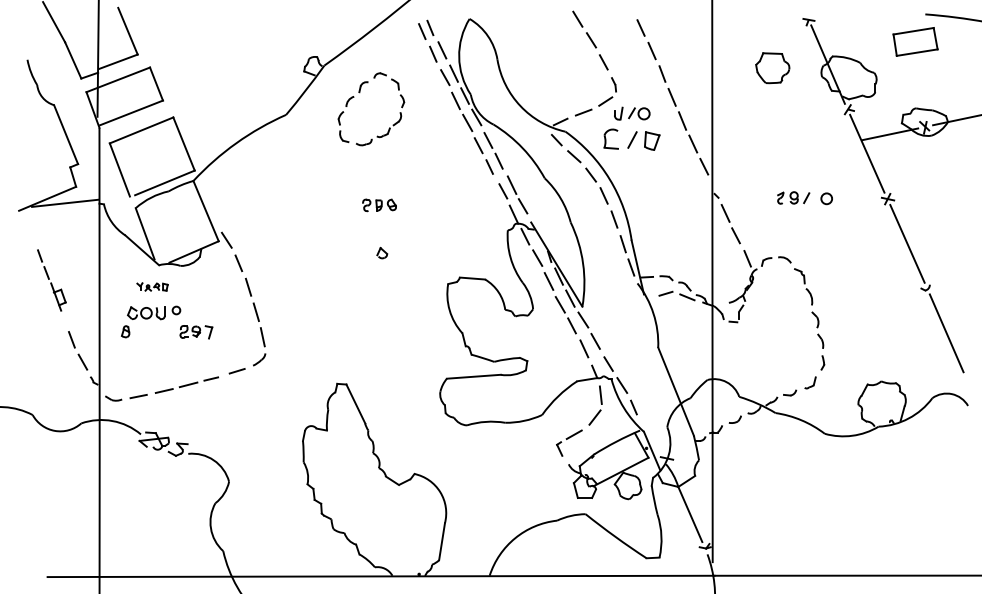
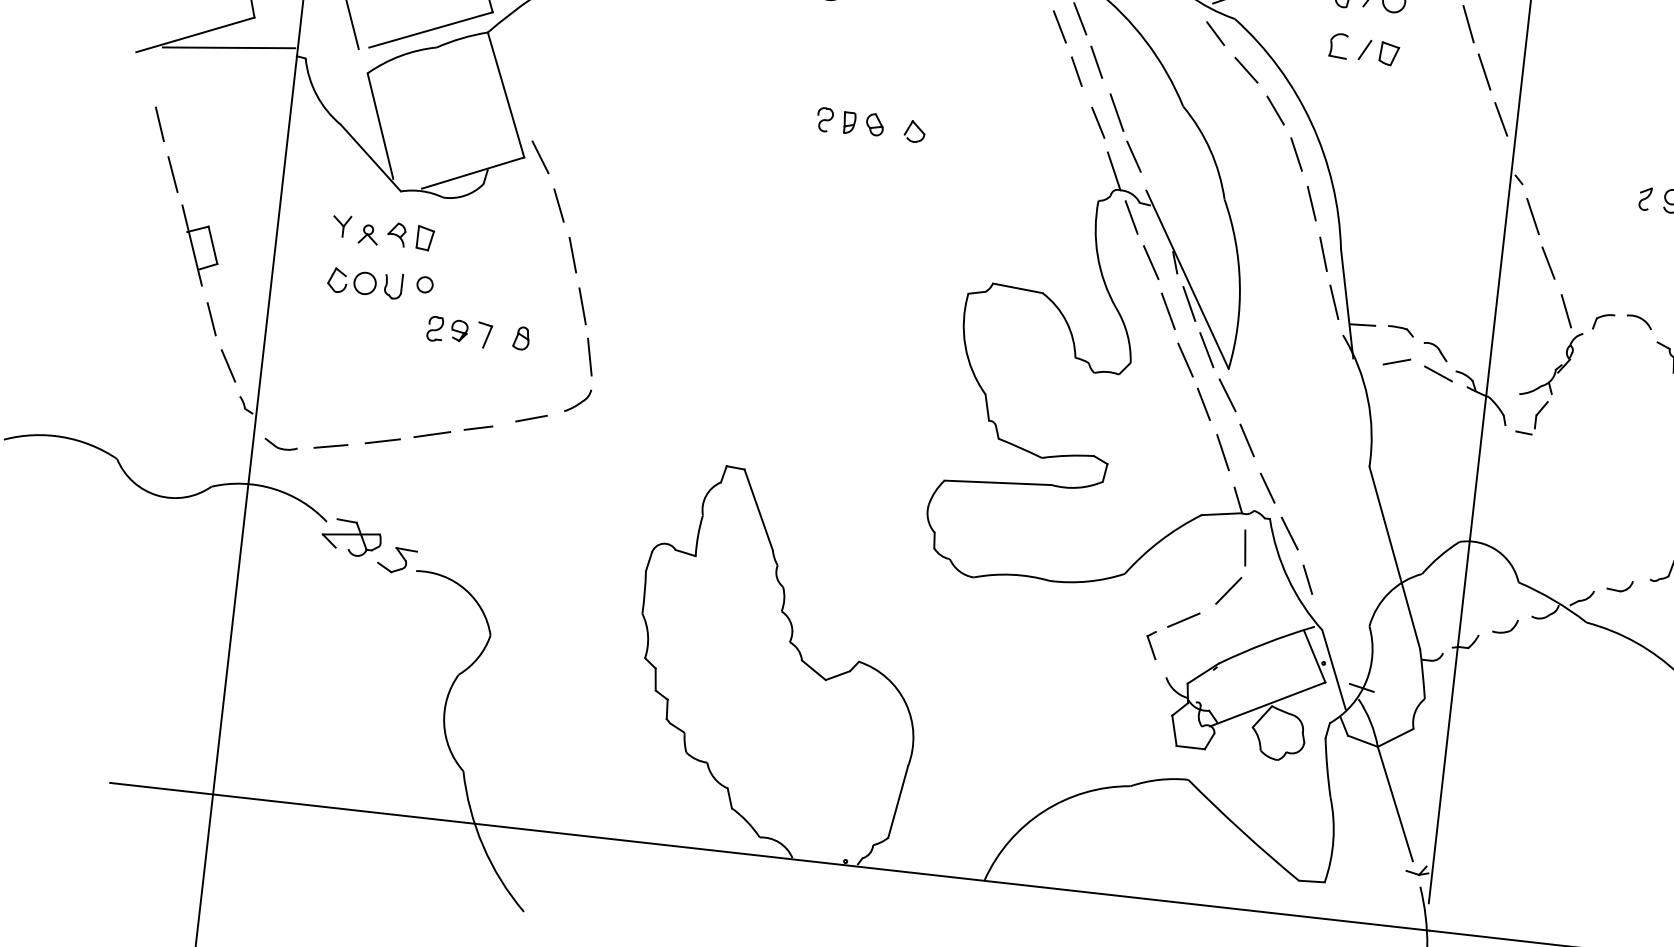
part: (631, 139) -> (1363, 49), size x0.62
part: (382, 253) -> (915, 132), moved
part: (51, 280) -> (184, 197), size x1.43
part: (152, 286) -> (383, 231), size x1.67
part: (125, 331) -> (521, 337), moved

